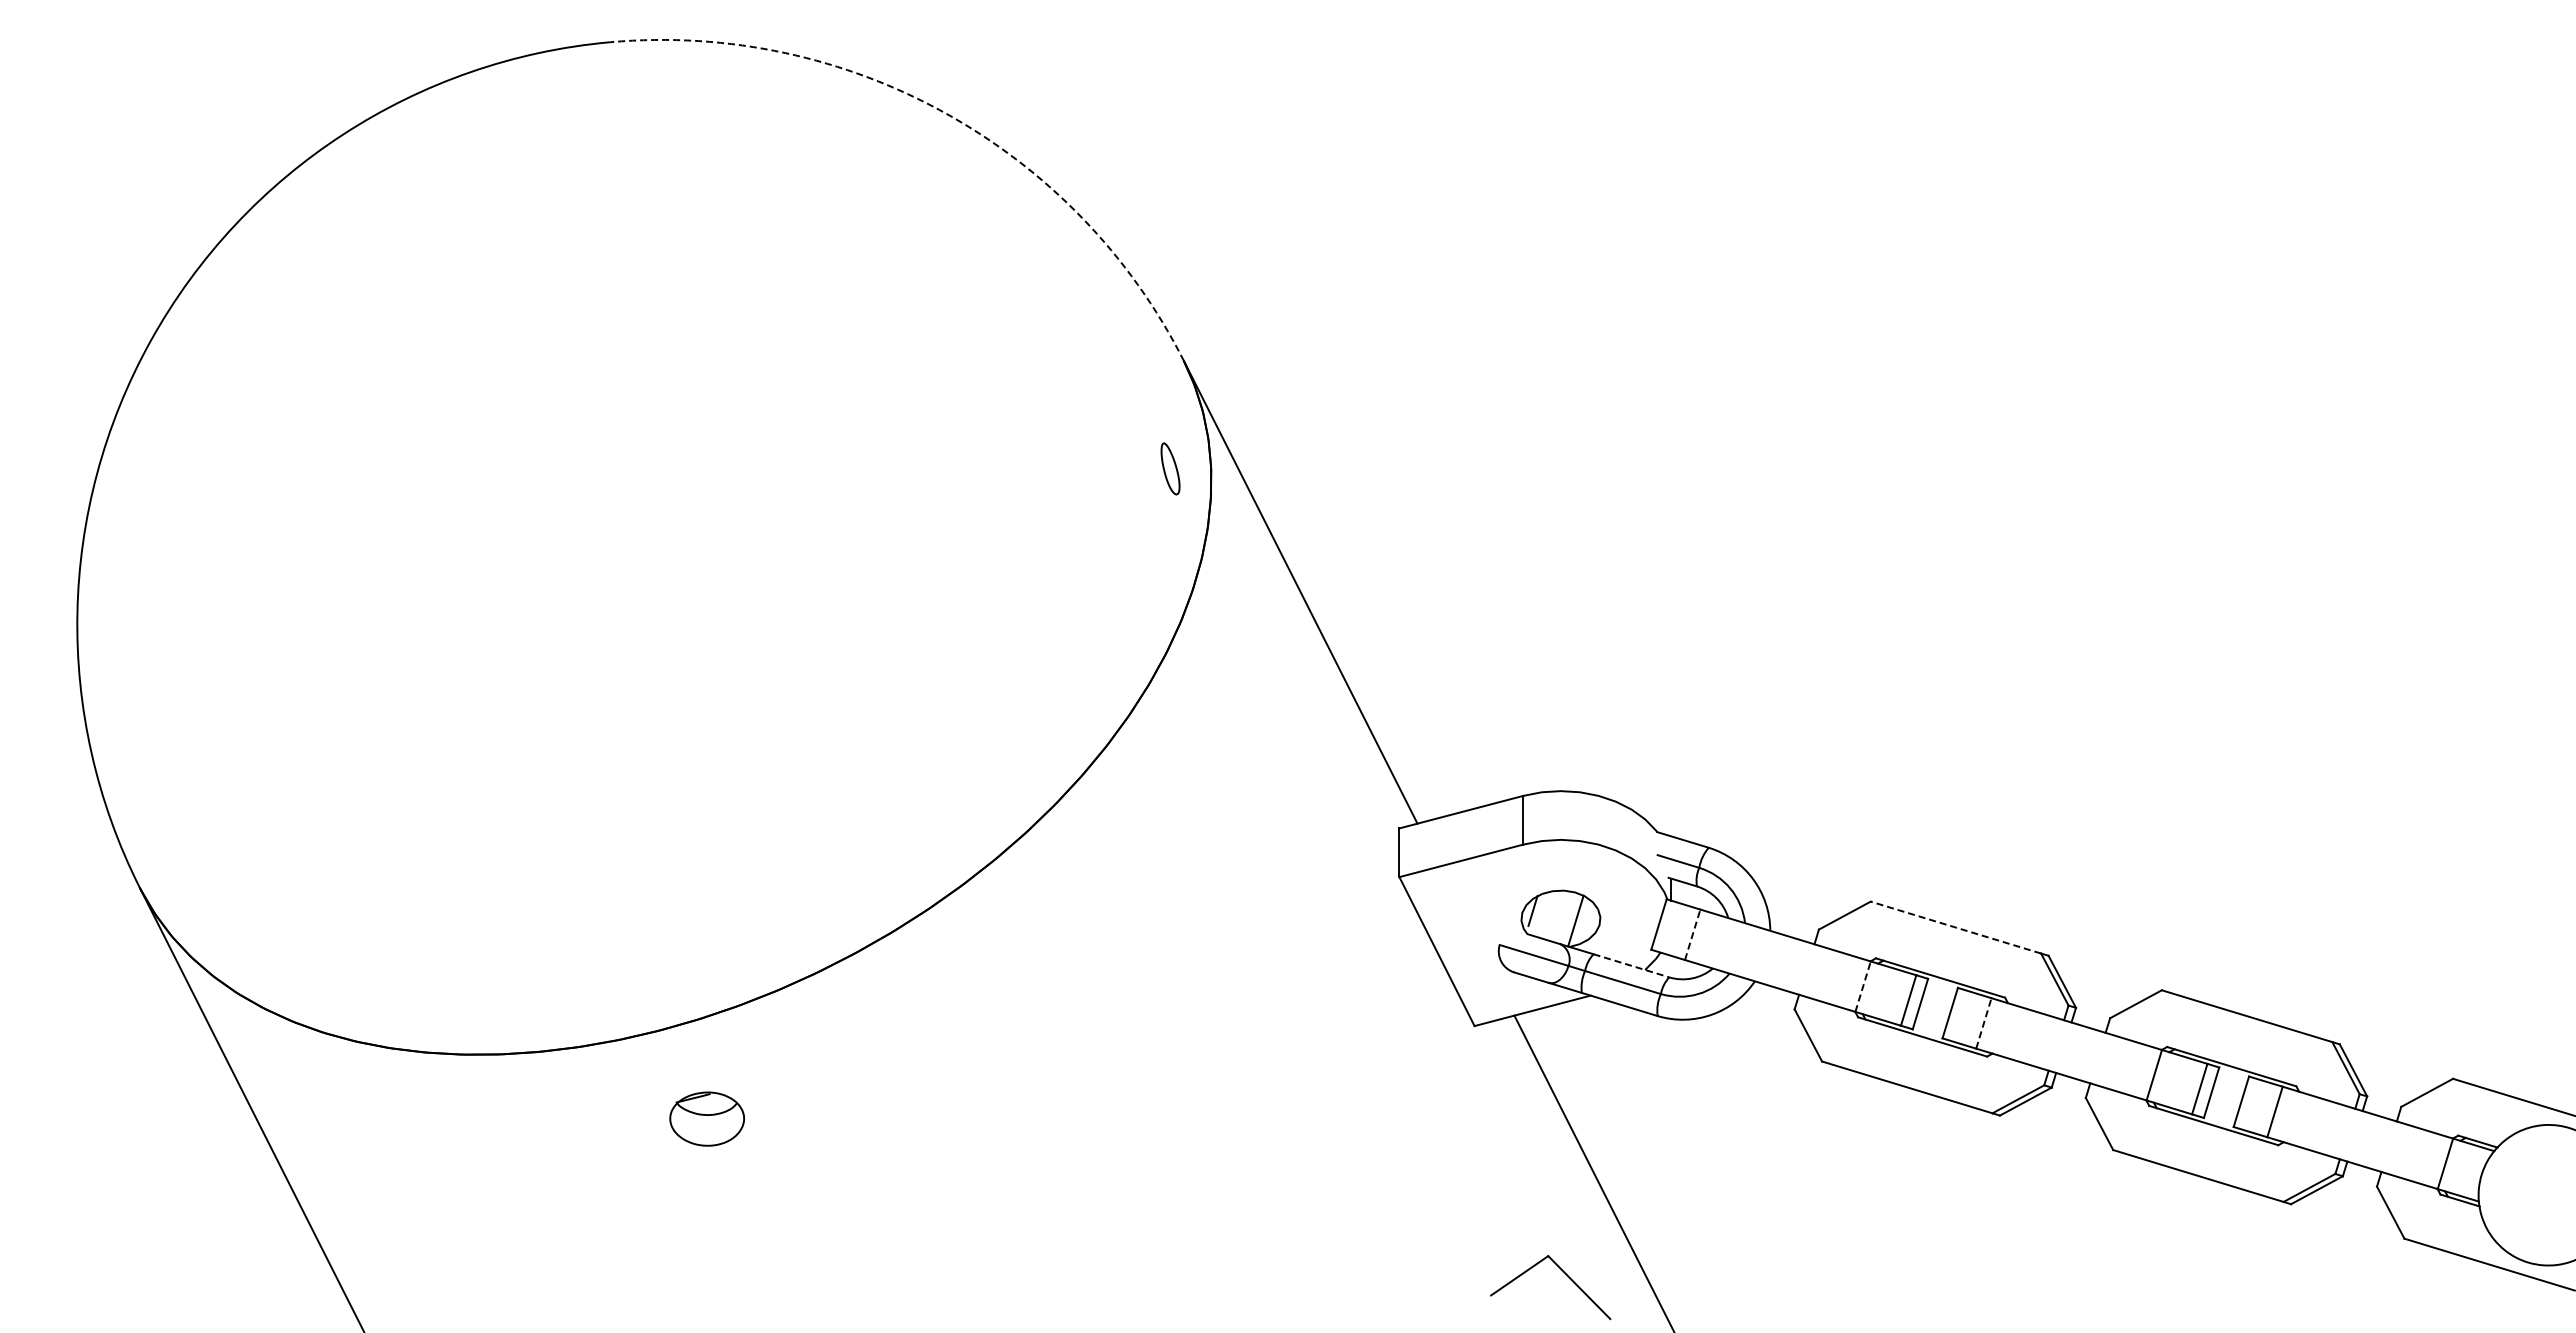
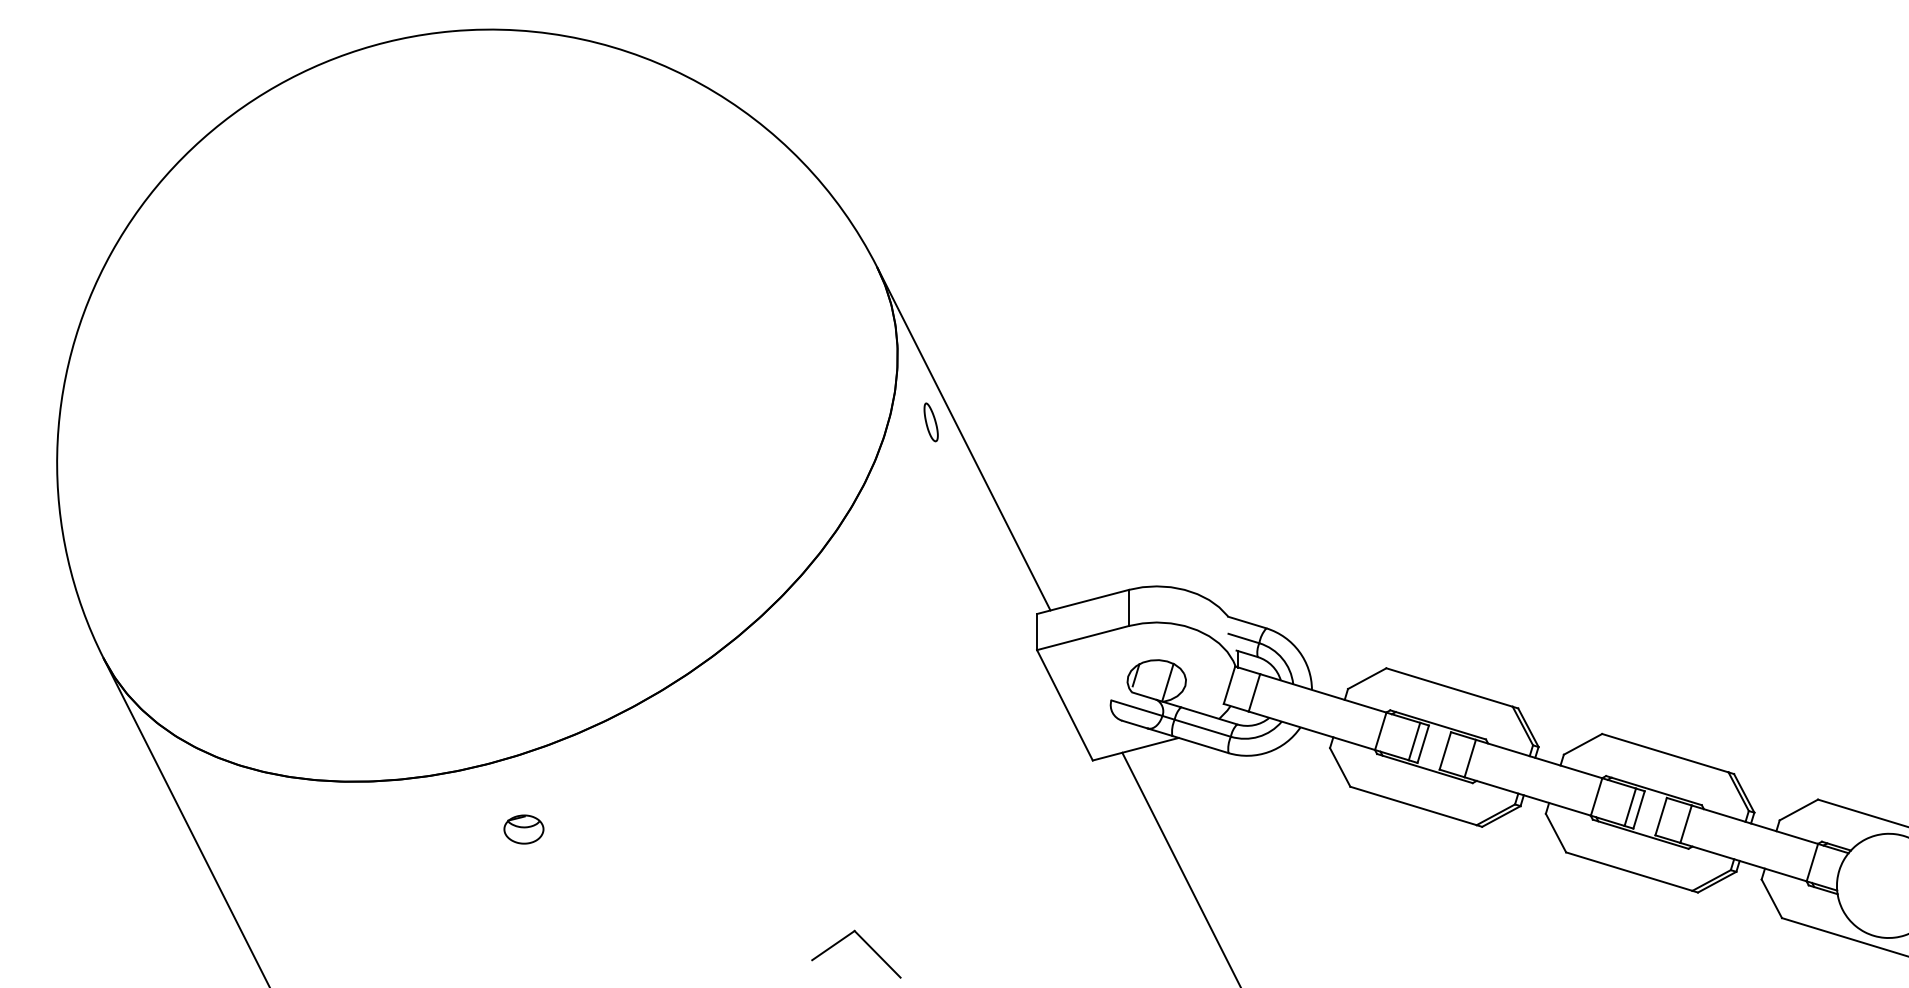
arc: (946, 113) -> (701, 84), dashed -> solid
part: (1170, 468) -> (931, 422), moved
line: (1955, 927) -> (1449, 687), dashed -> solid
line: (1692, 934) -> (1254, 692), dashed -> solid
line: (1631, 965) -> (1209, 715), dashed -> solid
line: (1863, 986) -> (1381, 731), dashed -> solid
line: (1984, 1022) -> (1470, 757), dashed -> solid
part: (706, 1119) -> (523, 829), size x0.71
part: (1564, 1273) -> (866, 943), moved

